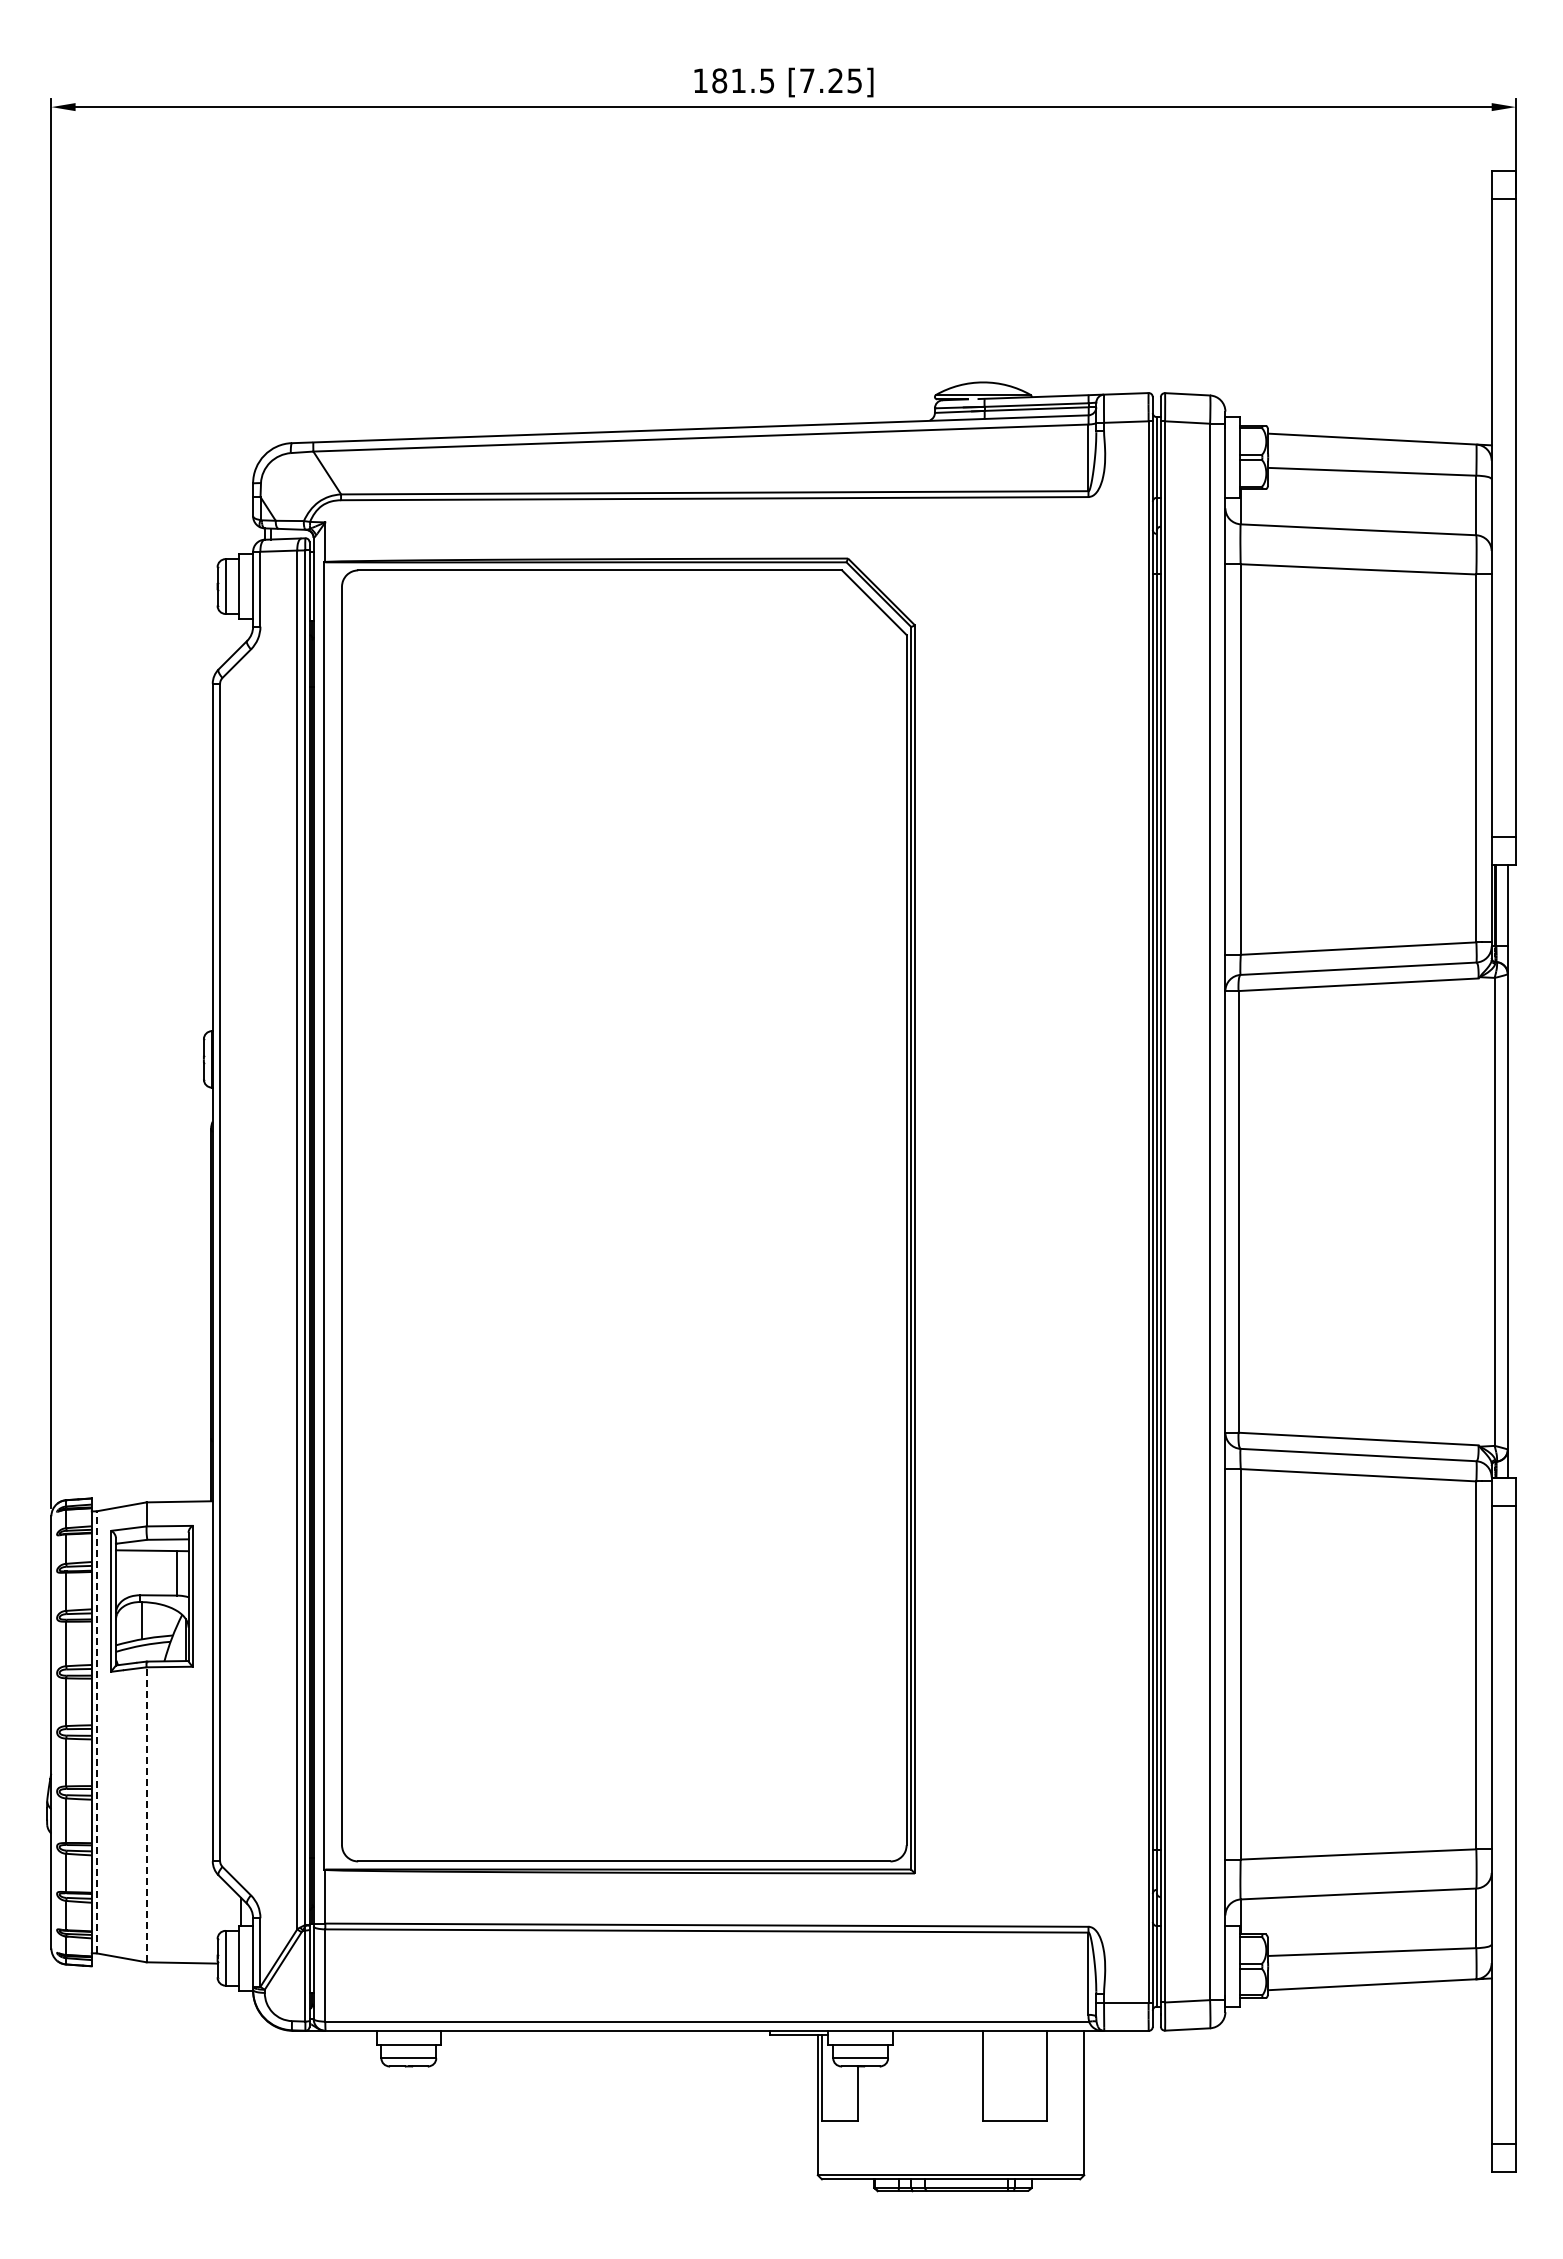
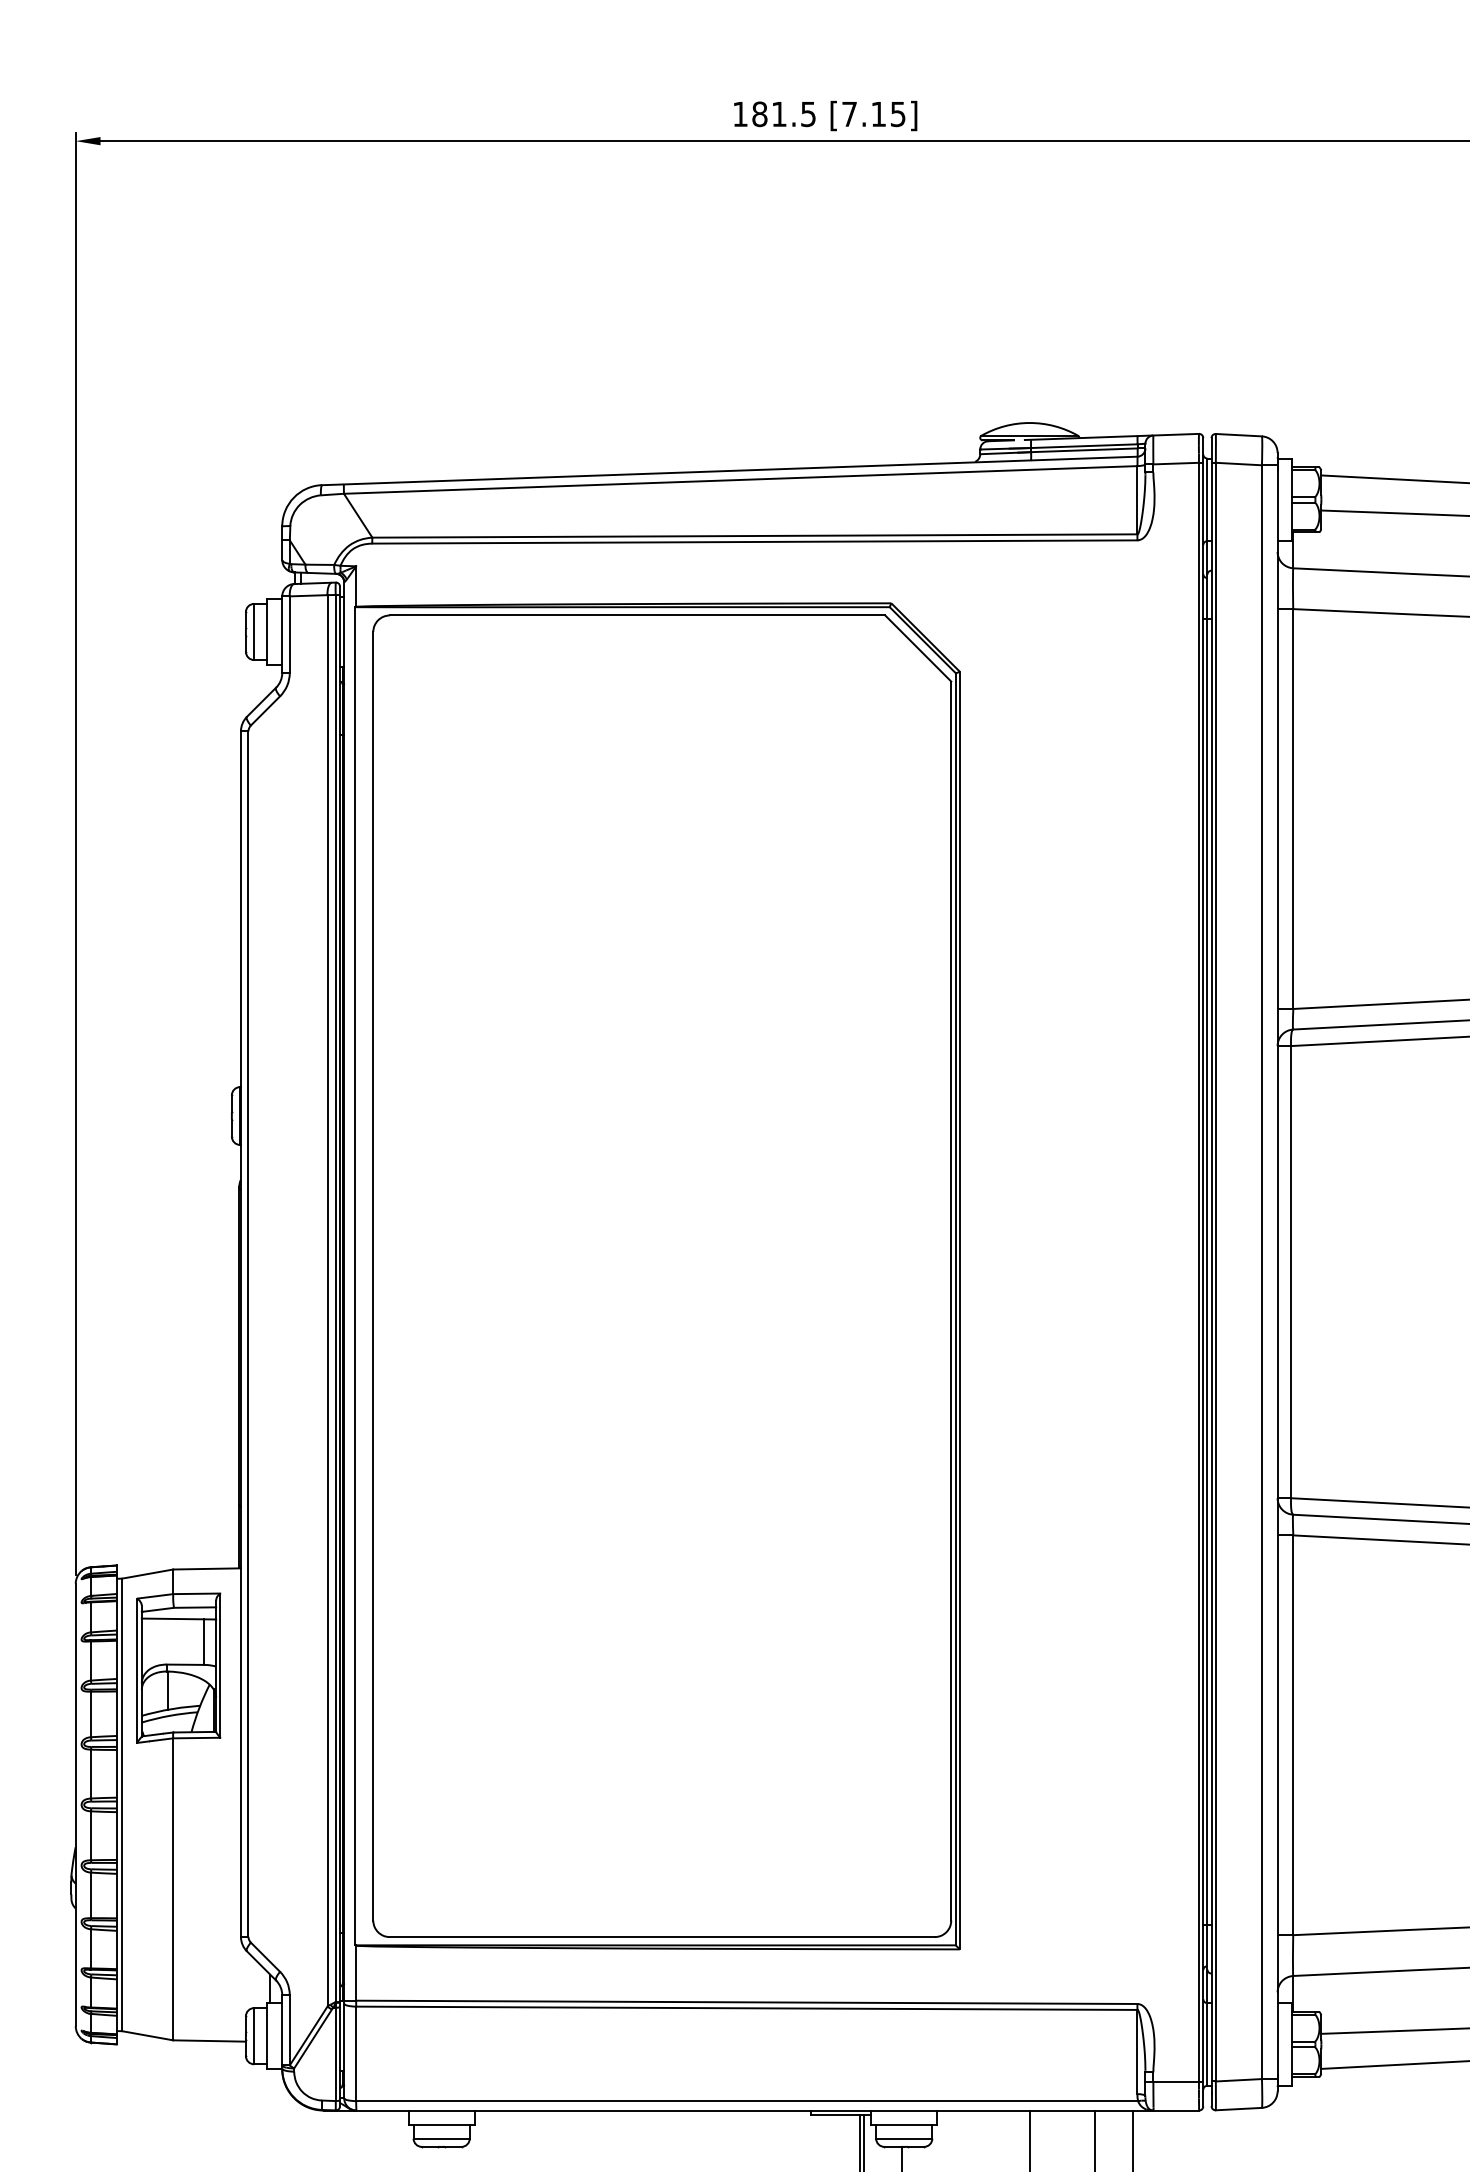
text: (835, 80) -> (878, 113), [7.25] -> [7.15]
line: (96, 1731) -> (121, 1804), dashed -> solid
line: (146, 1814) -> (173, 1889), dashed -> solid

